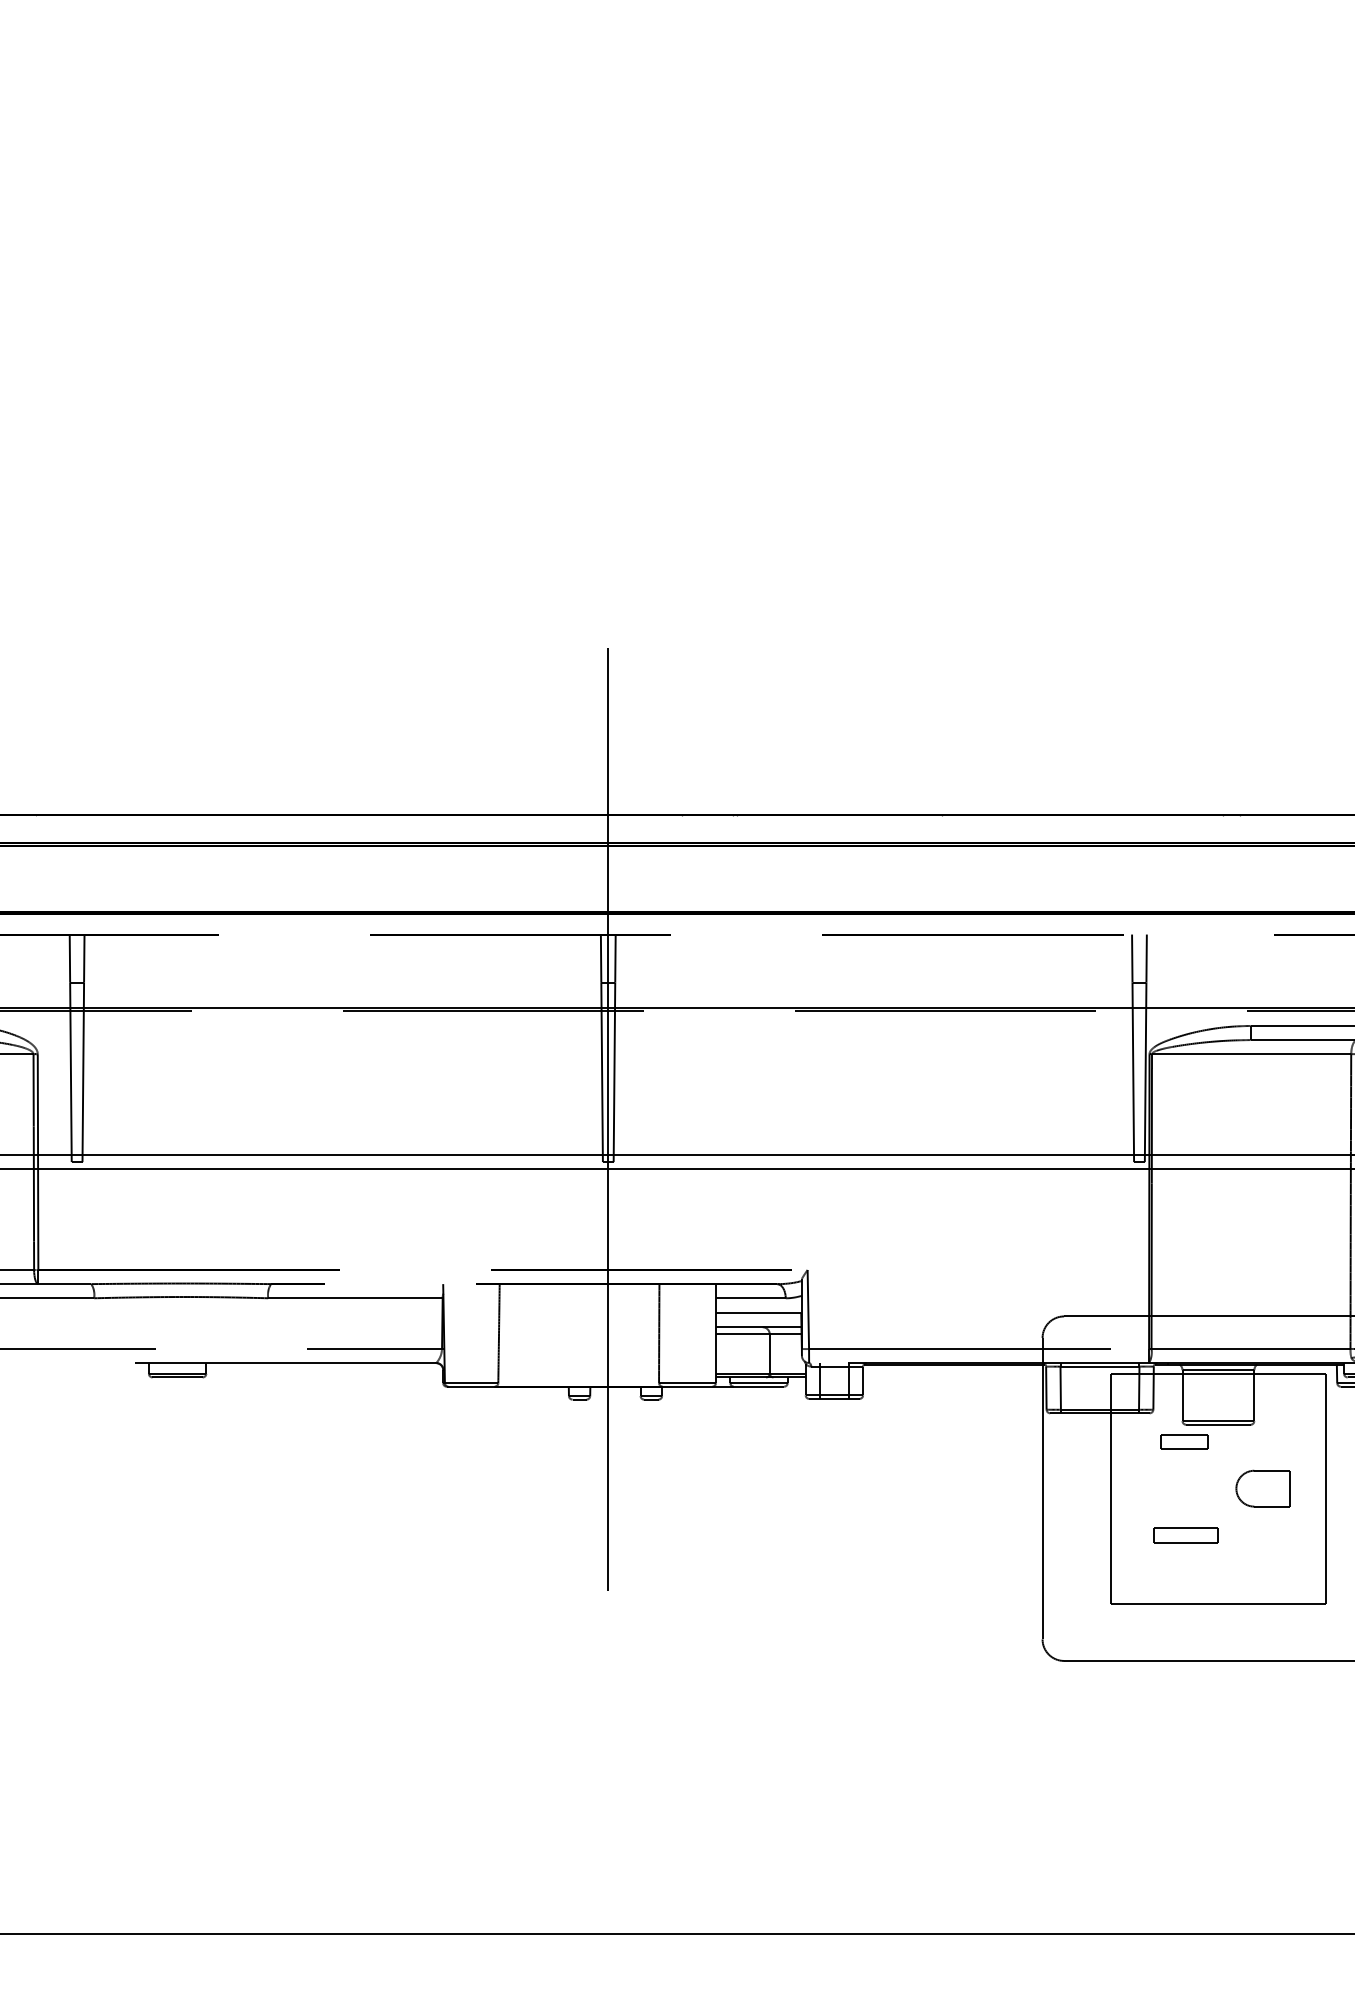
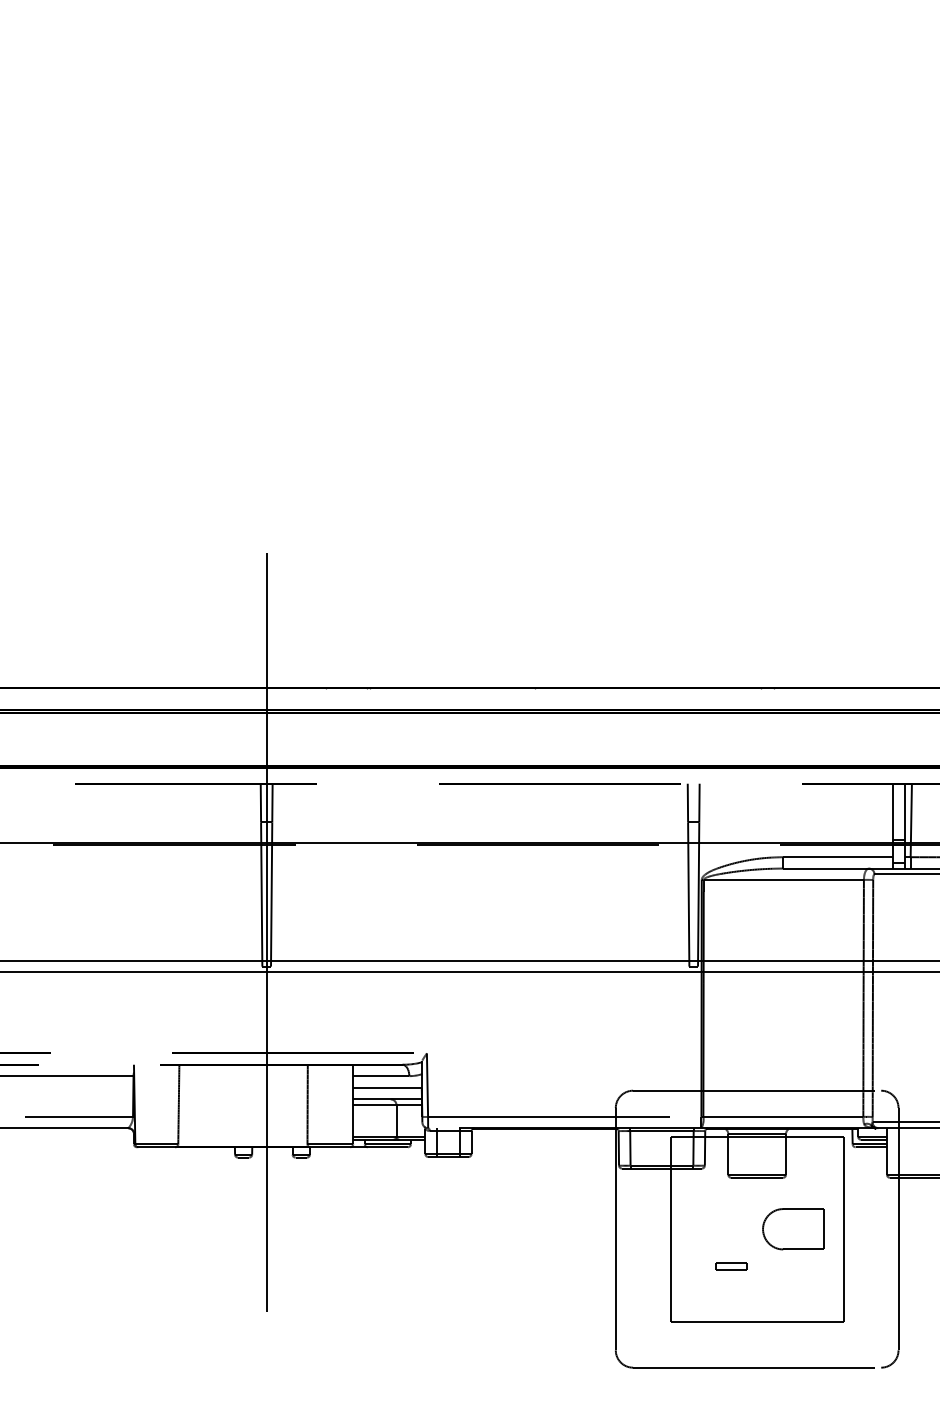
part: (1184, 1441) -> (729, 1191), removed
part: (1262, 1488) -> (792, 1229), size x1.4
part: (1185, 1535) -> (730, 1266), size x0.6

